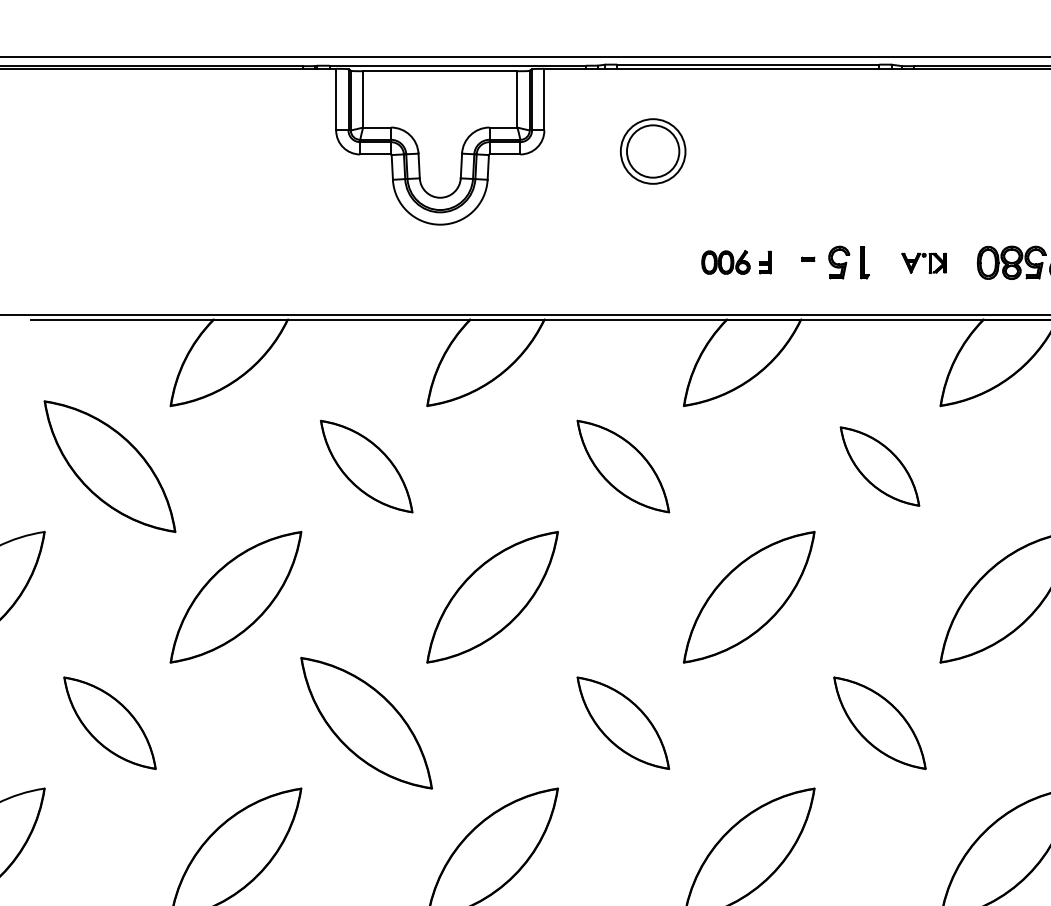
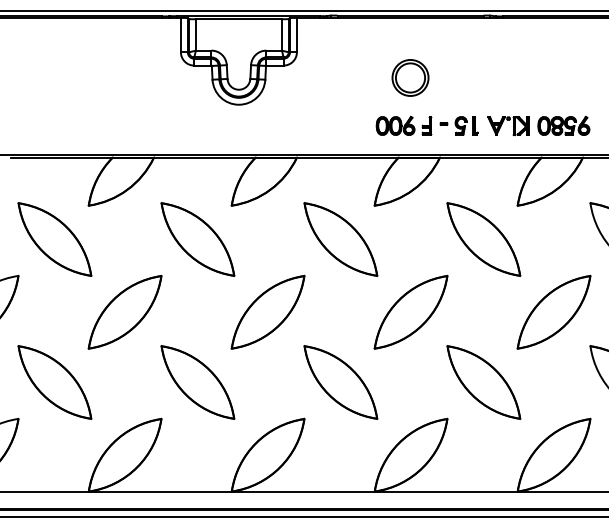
part: (653, 150) -> (410, 77), moved
part: (735, 261) -> (403, 125), size x1.43
part: (924, 263) -> (508, 126), size x1.67
part: (365, 466) -> (197, 239), size x1.43
part: (622, 466) -> (340, 239), size x1.43
part: (879, 466) -> (483, 239), size x1.67
part: (109, 723) -> (54, 382), size x1.43
part: (622, 723) -> (340, 382), size x1.43
part: (879, 723) -> (483, 382), size x1.43

